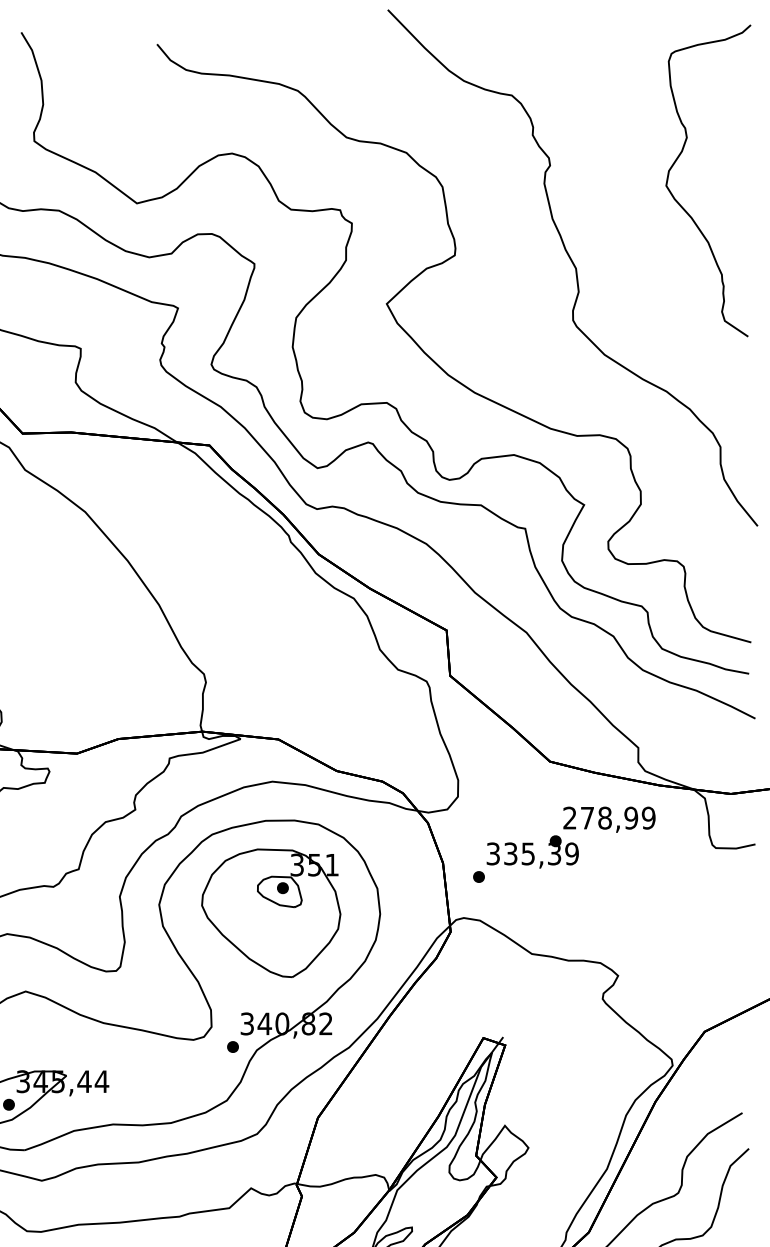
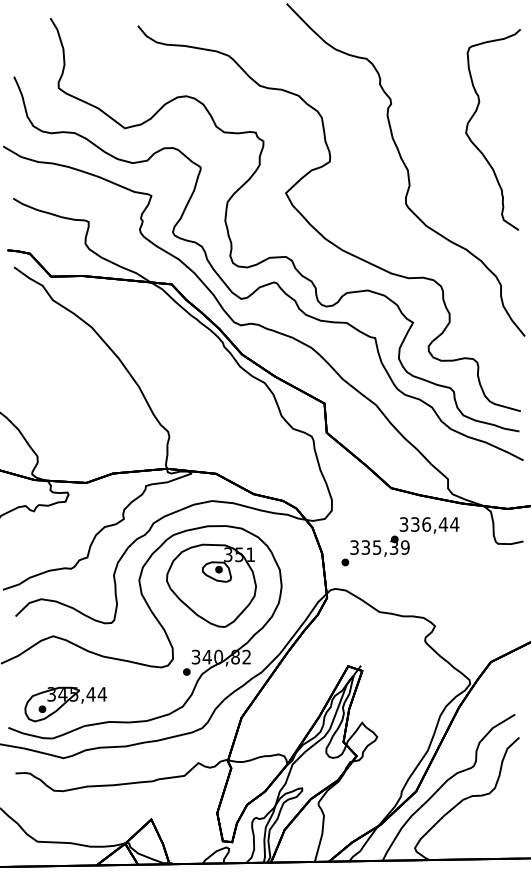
part: (682, 205) -> (476, 145), moved
text: (609, 818) -> (429, 524), 278,99 -> 336,44

